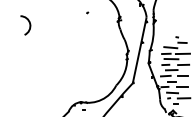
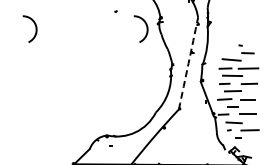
arc: (109, 25) -> (146, 28), added
arc: (139, 50) -> (188, 63), solid -> dashed

